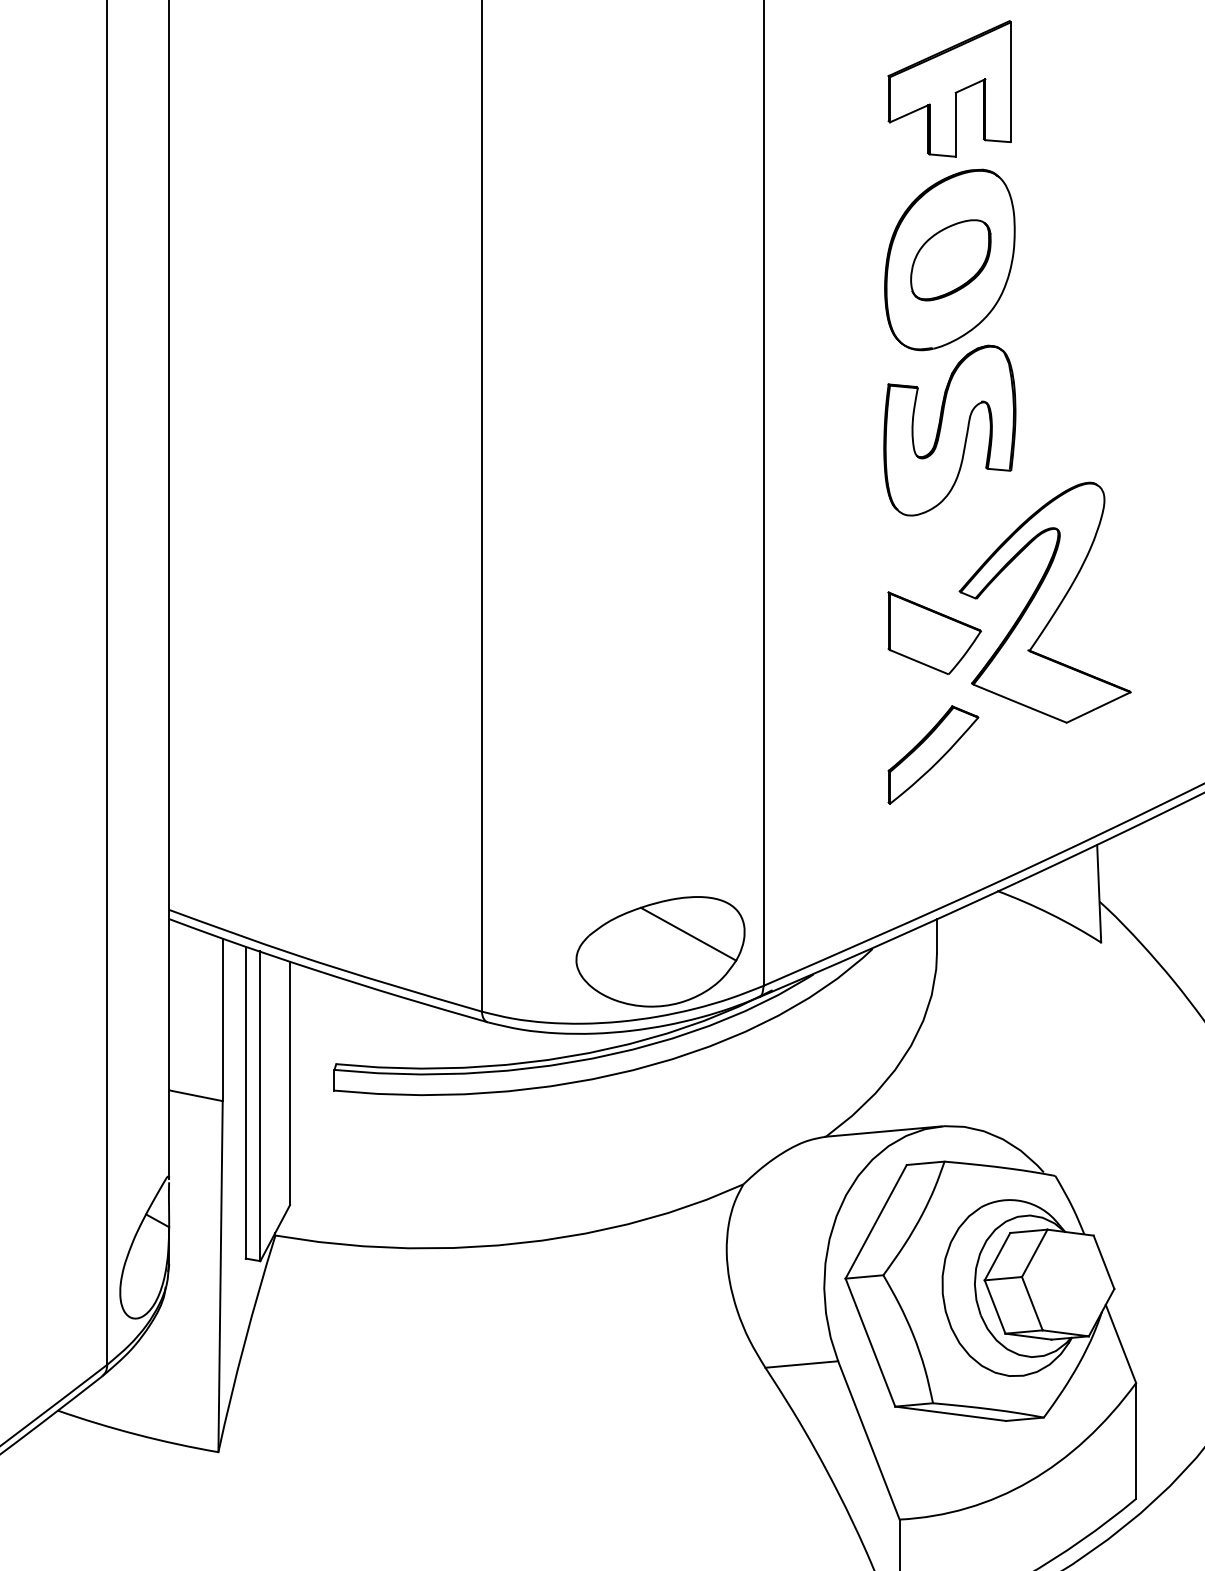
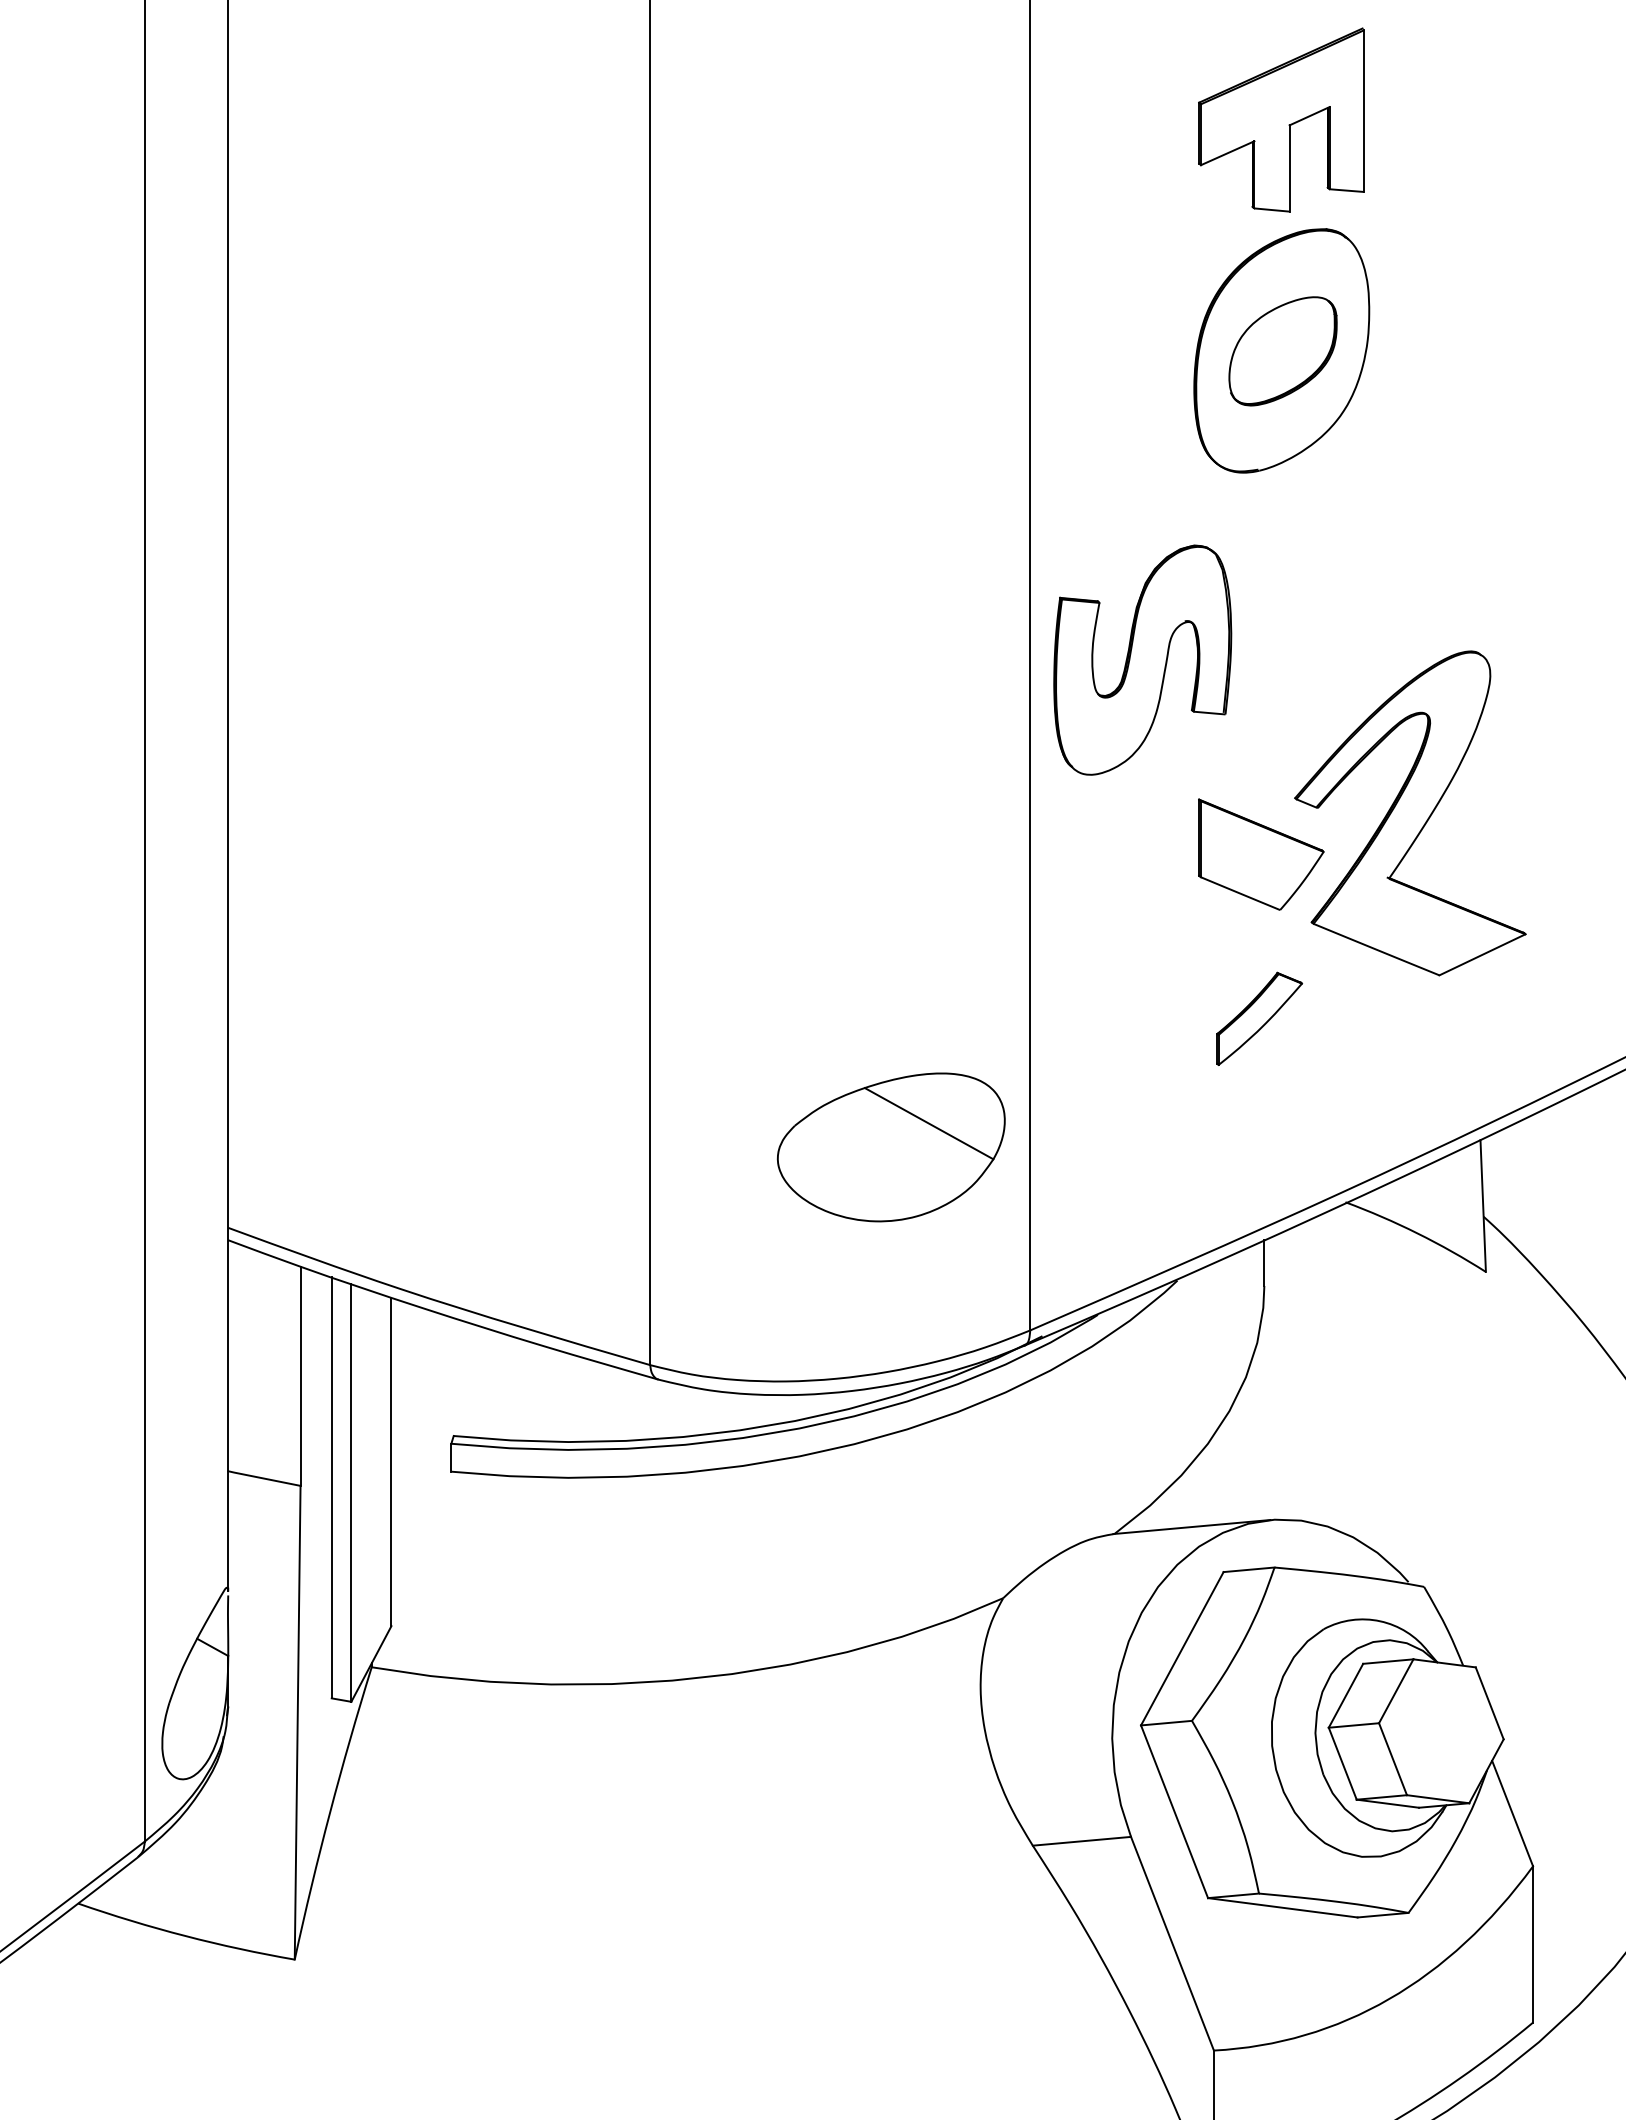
part: (949, 430) -> (1142, 659), moved
part: (933, 754) -> (1259, 1018), size x0.7
part: (659, 951) -> (890, 1147), moved

